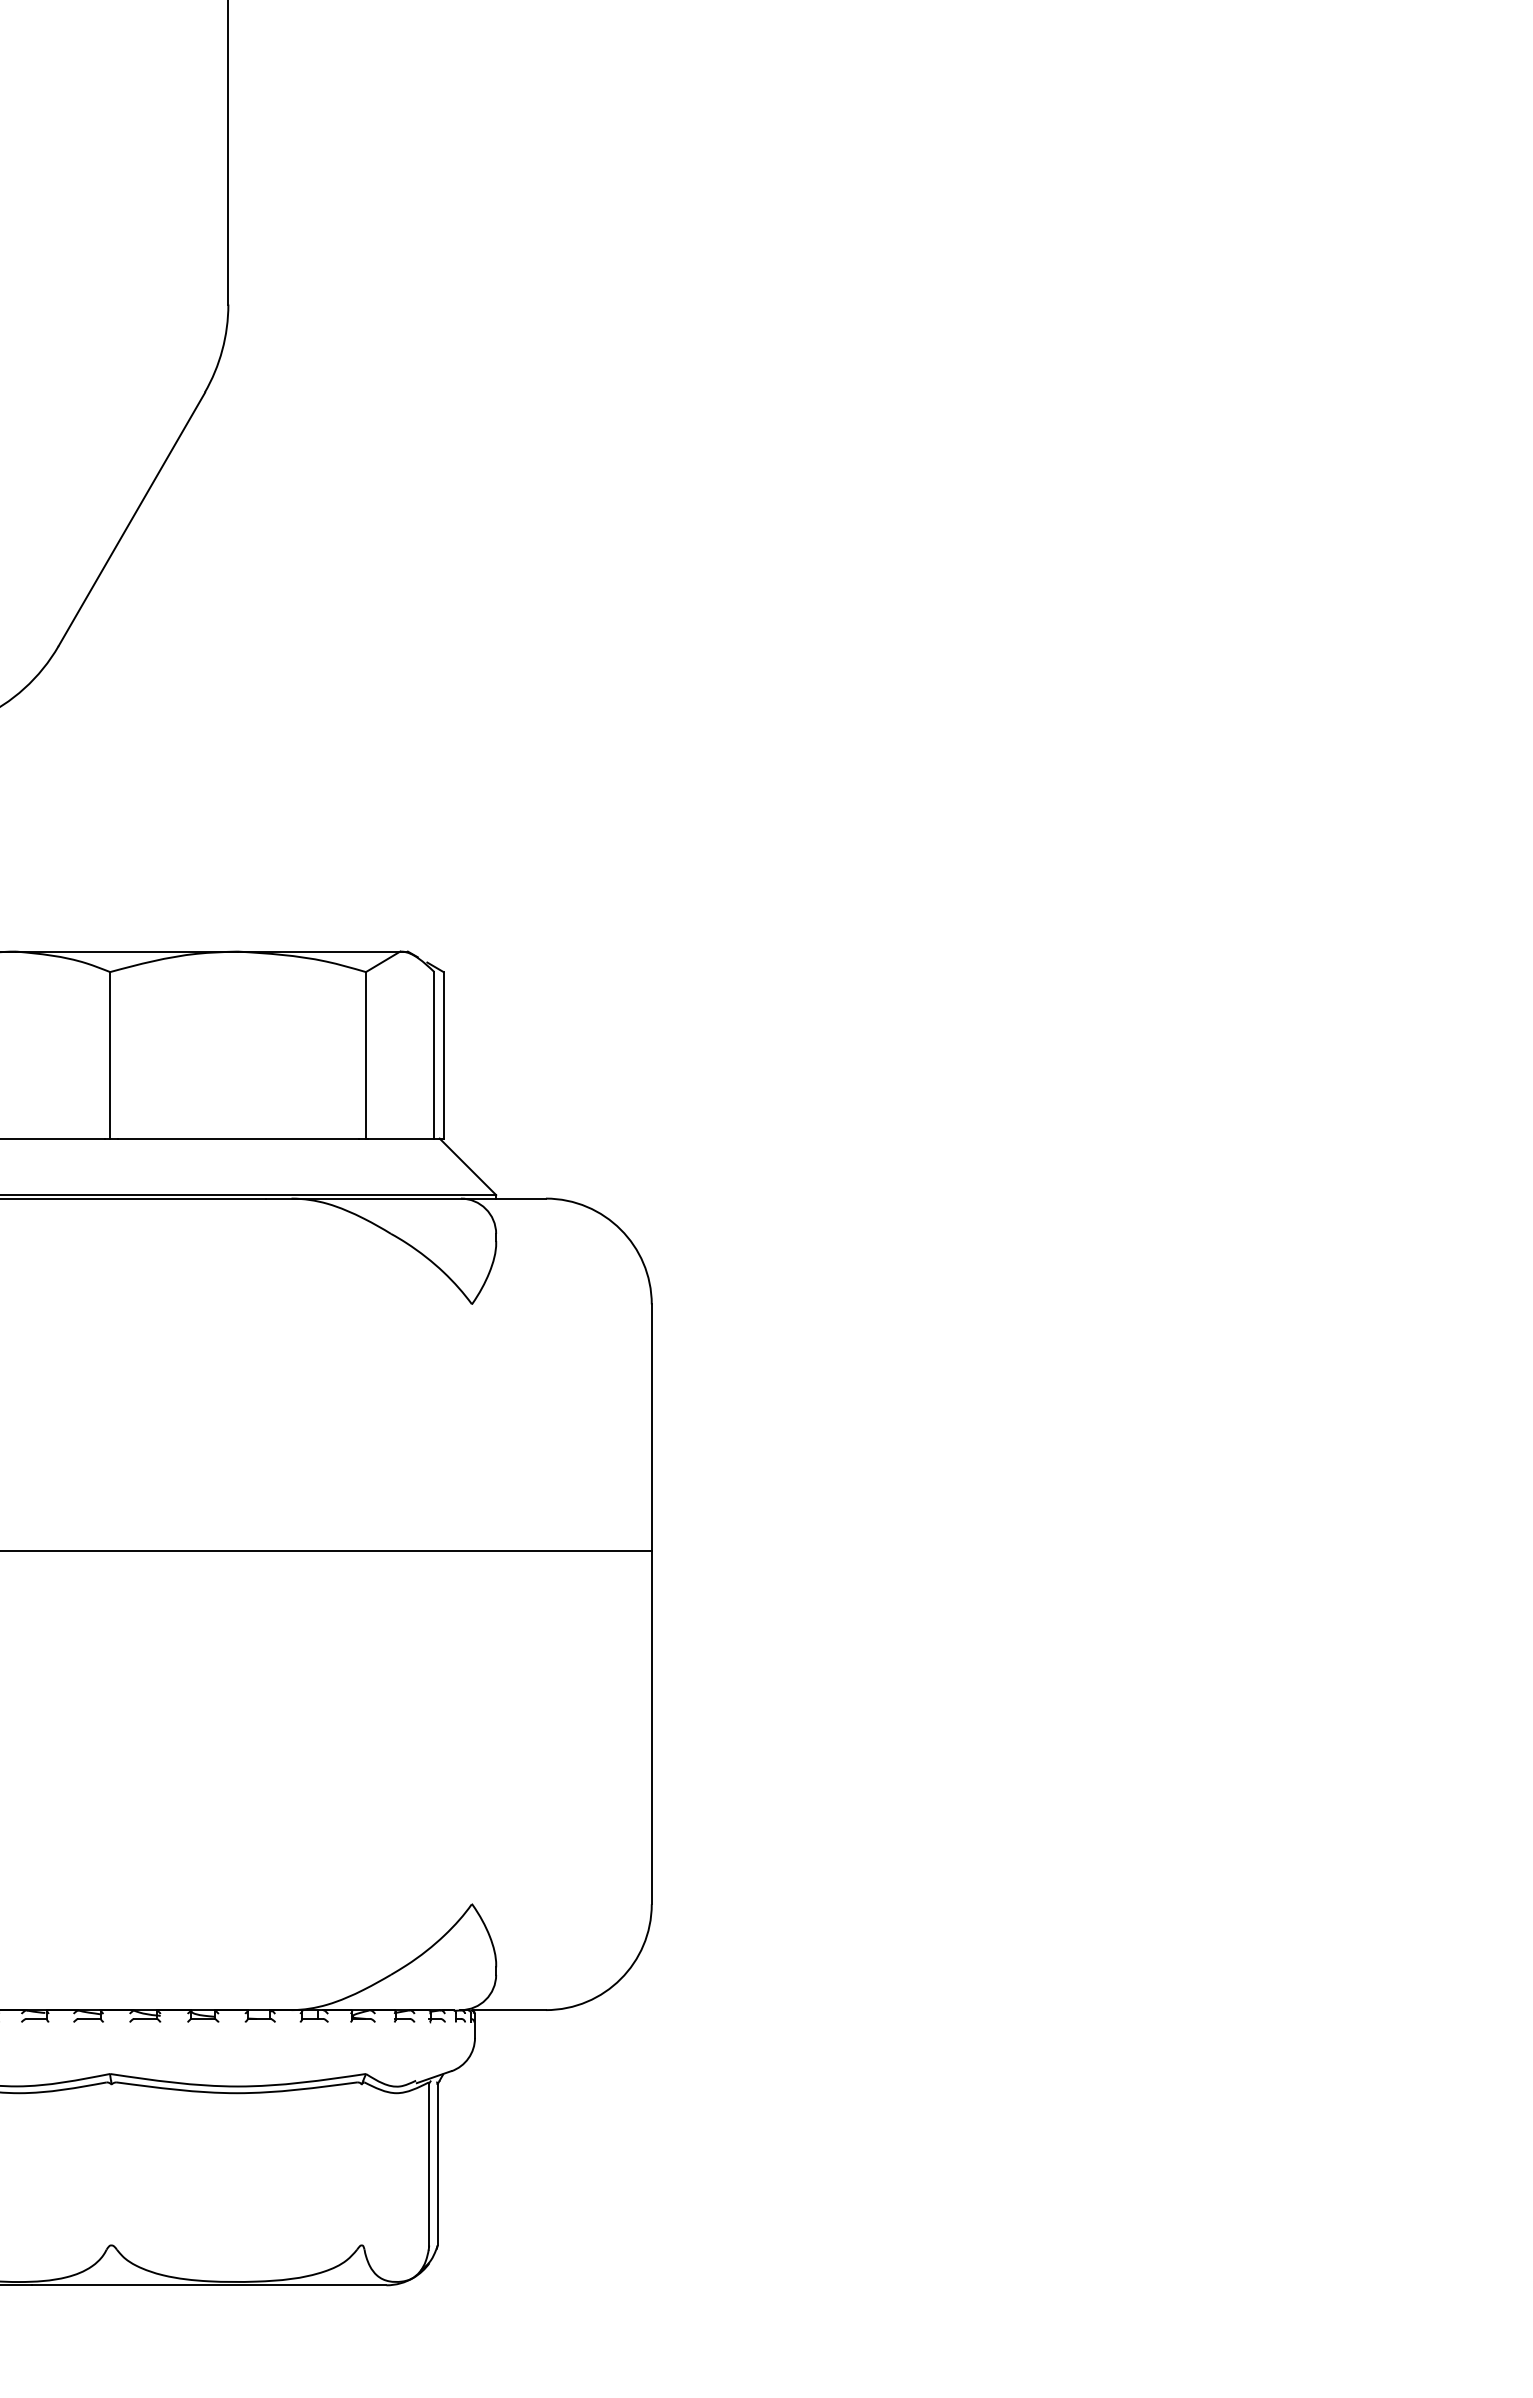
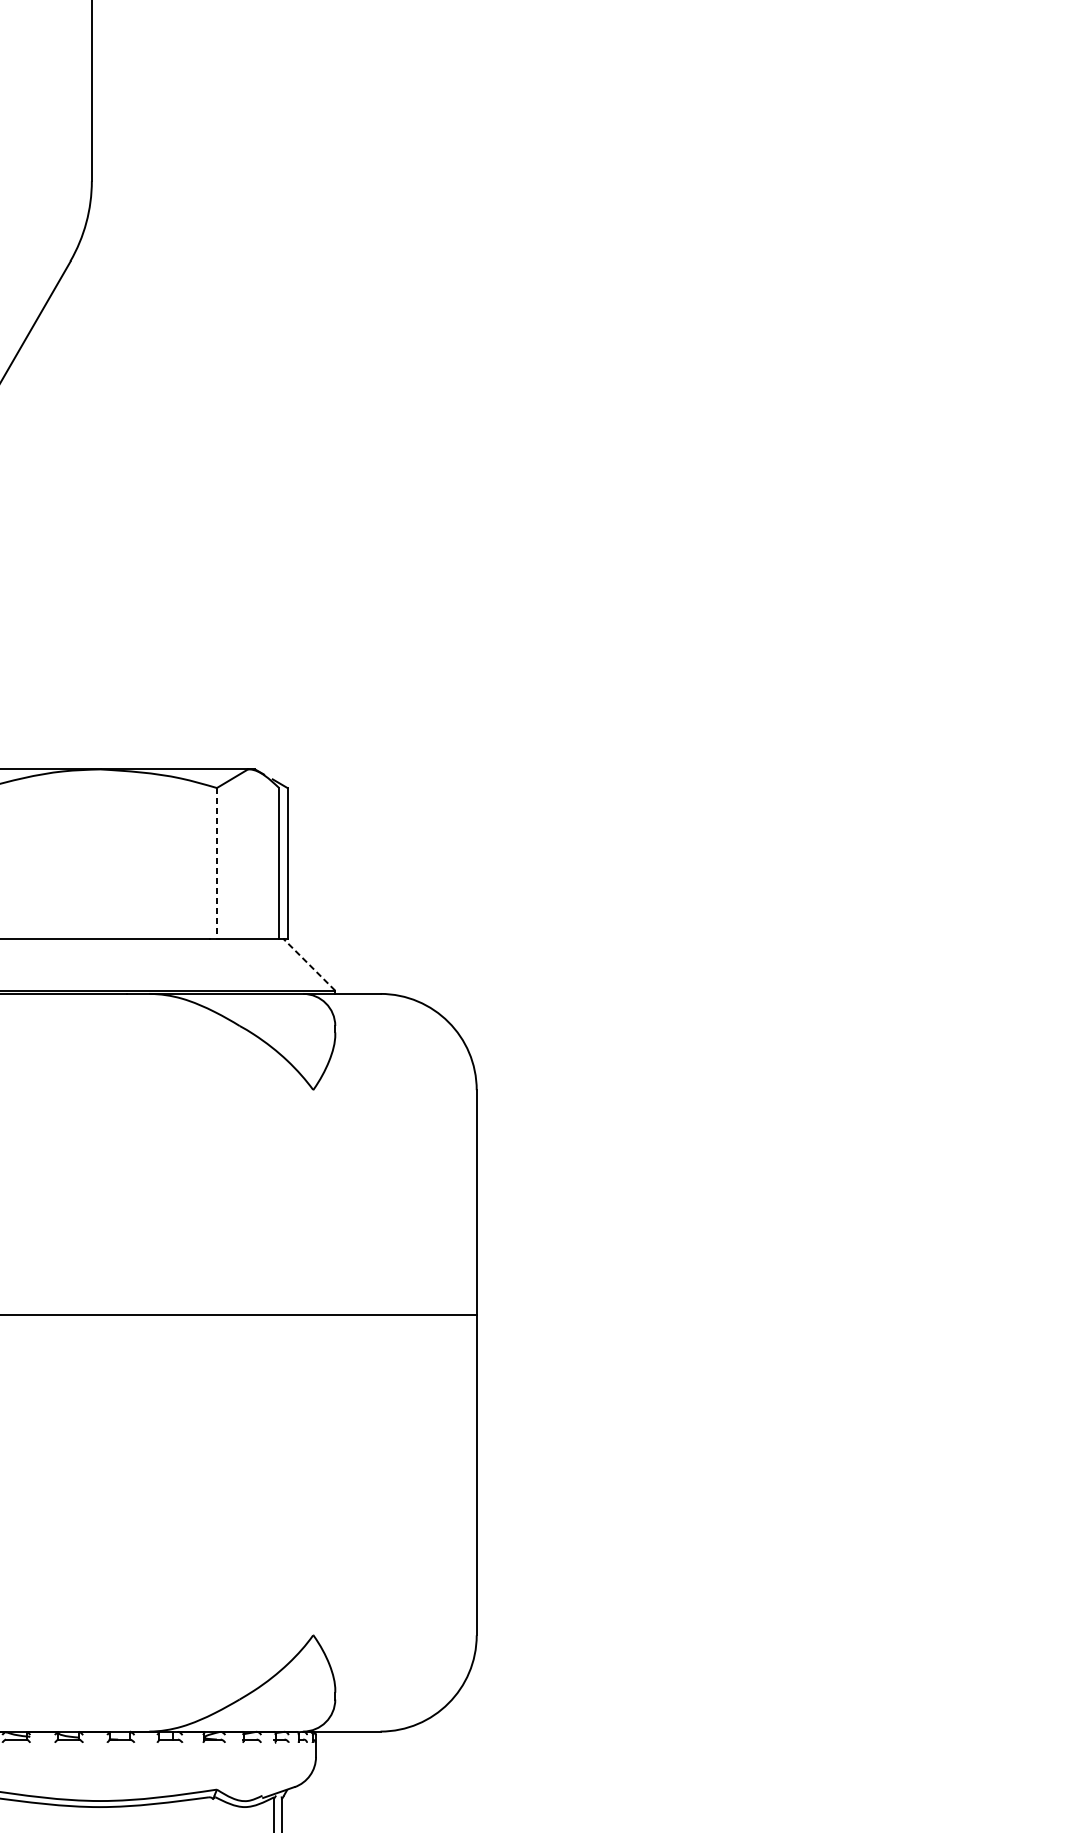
line: (365, 1055) -> (216, 863), solid -> dashed
line: (467, 1166) -> (309, 964), solid -> dashed

